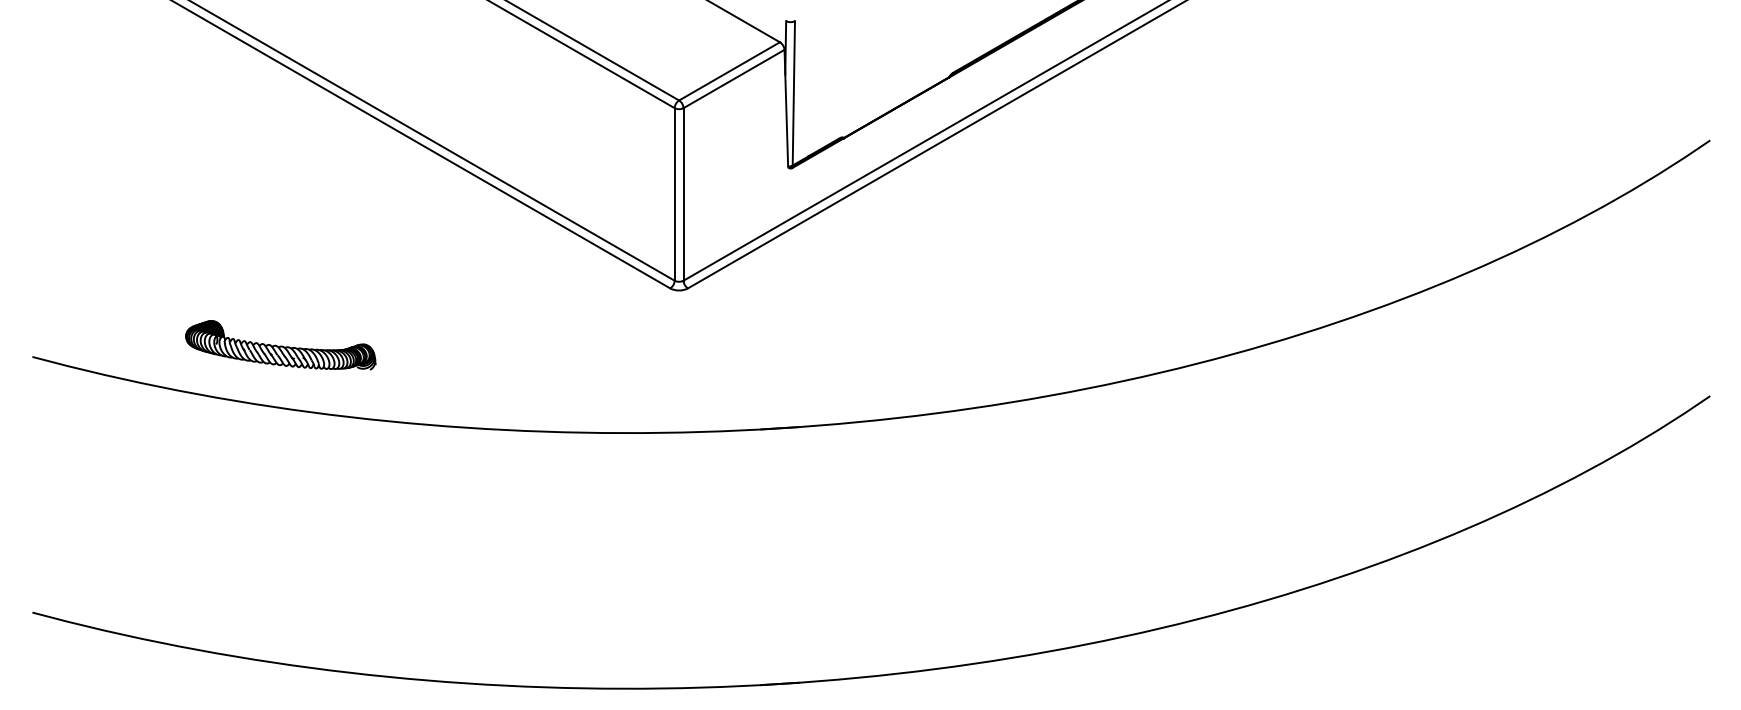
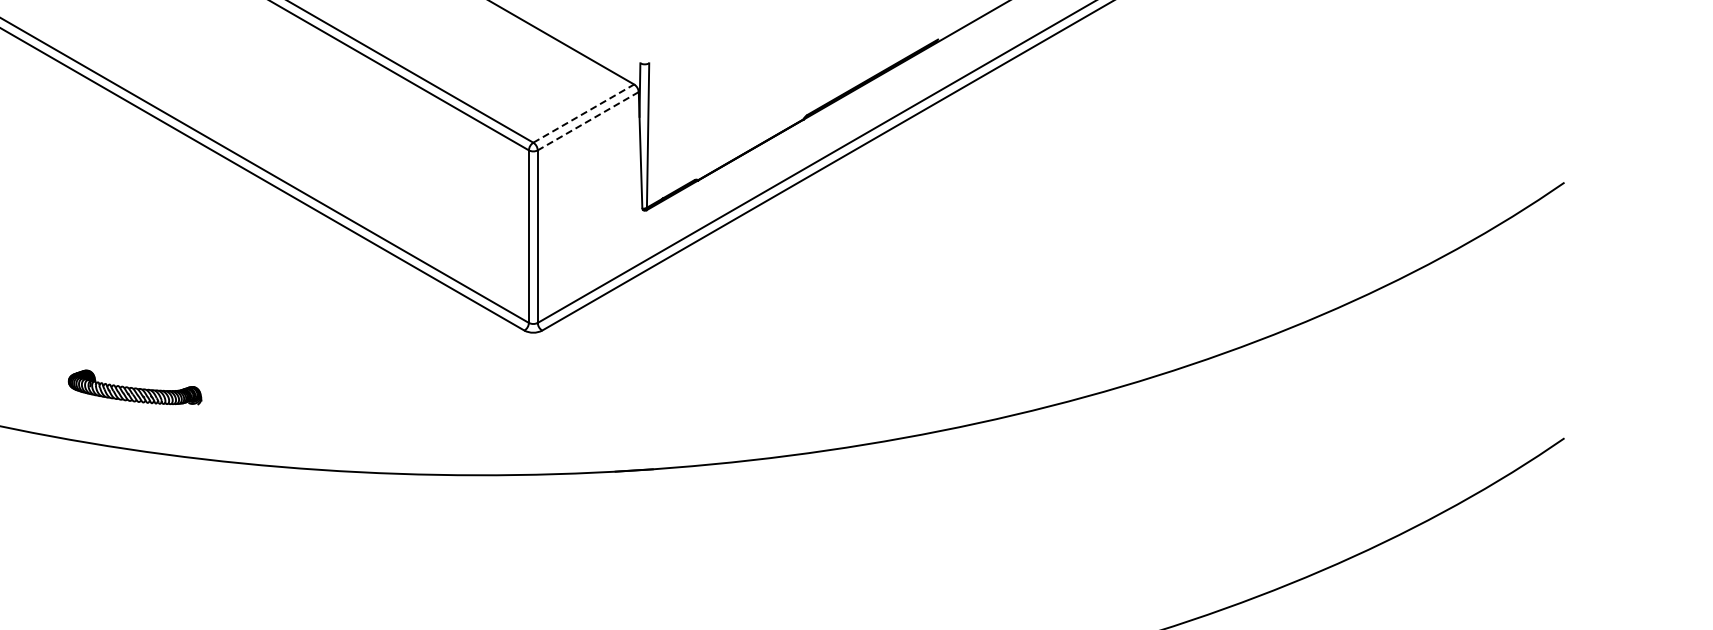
line: (729, 71) -> (583, 113), solid -> dashed
line: (733, 79) -> (587, 121), solid -> dashed
part: (280, 345) -> (134, 387), size x0.7

